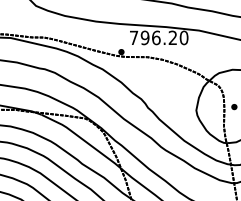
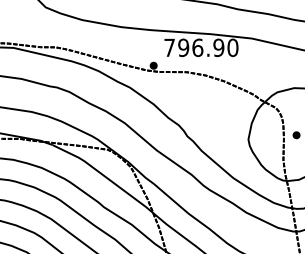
text: (172, 37) -> (218, 47), 796.20 -> 796.90

